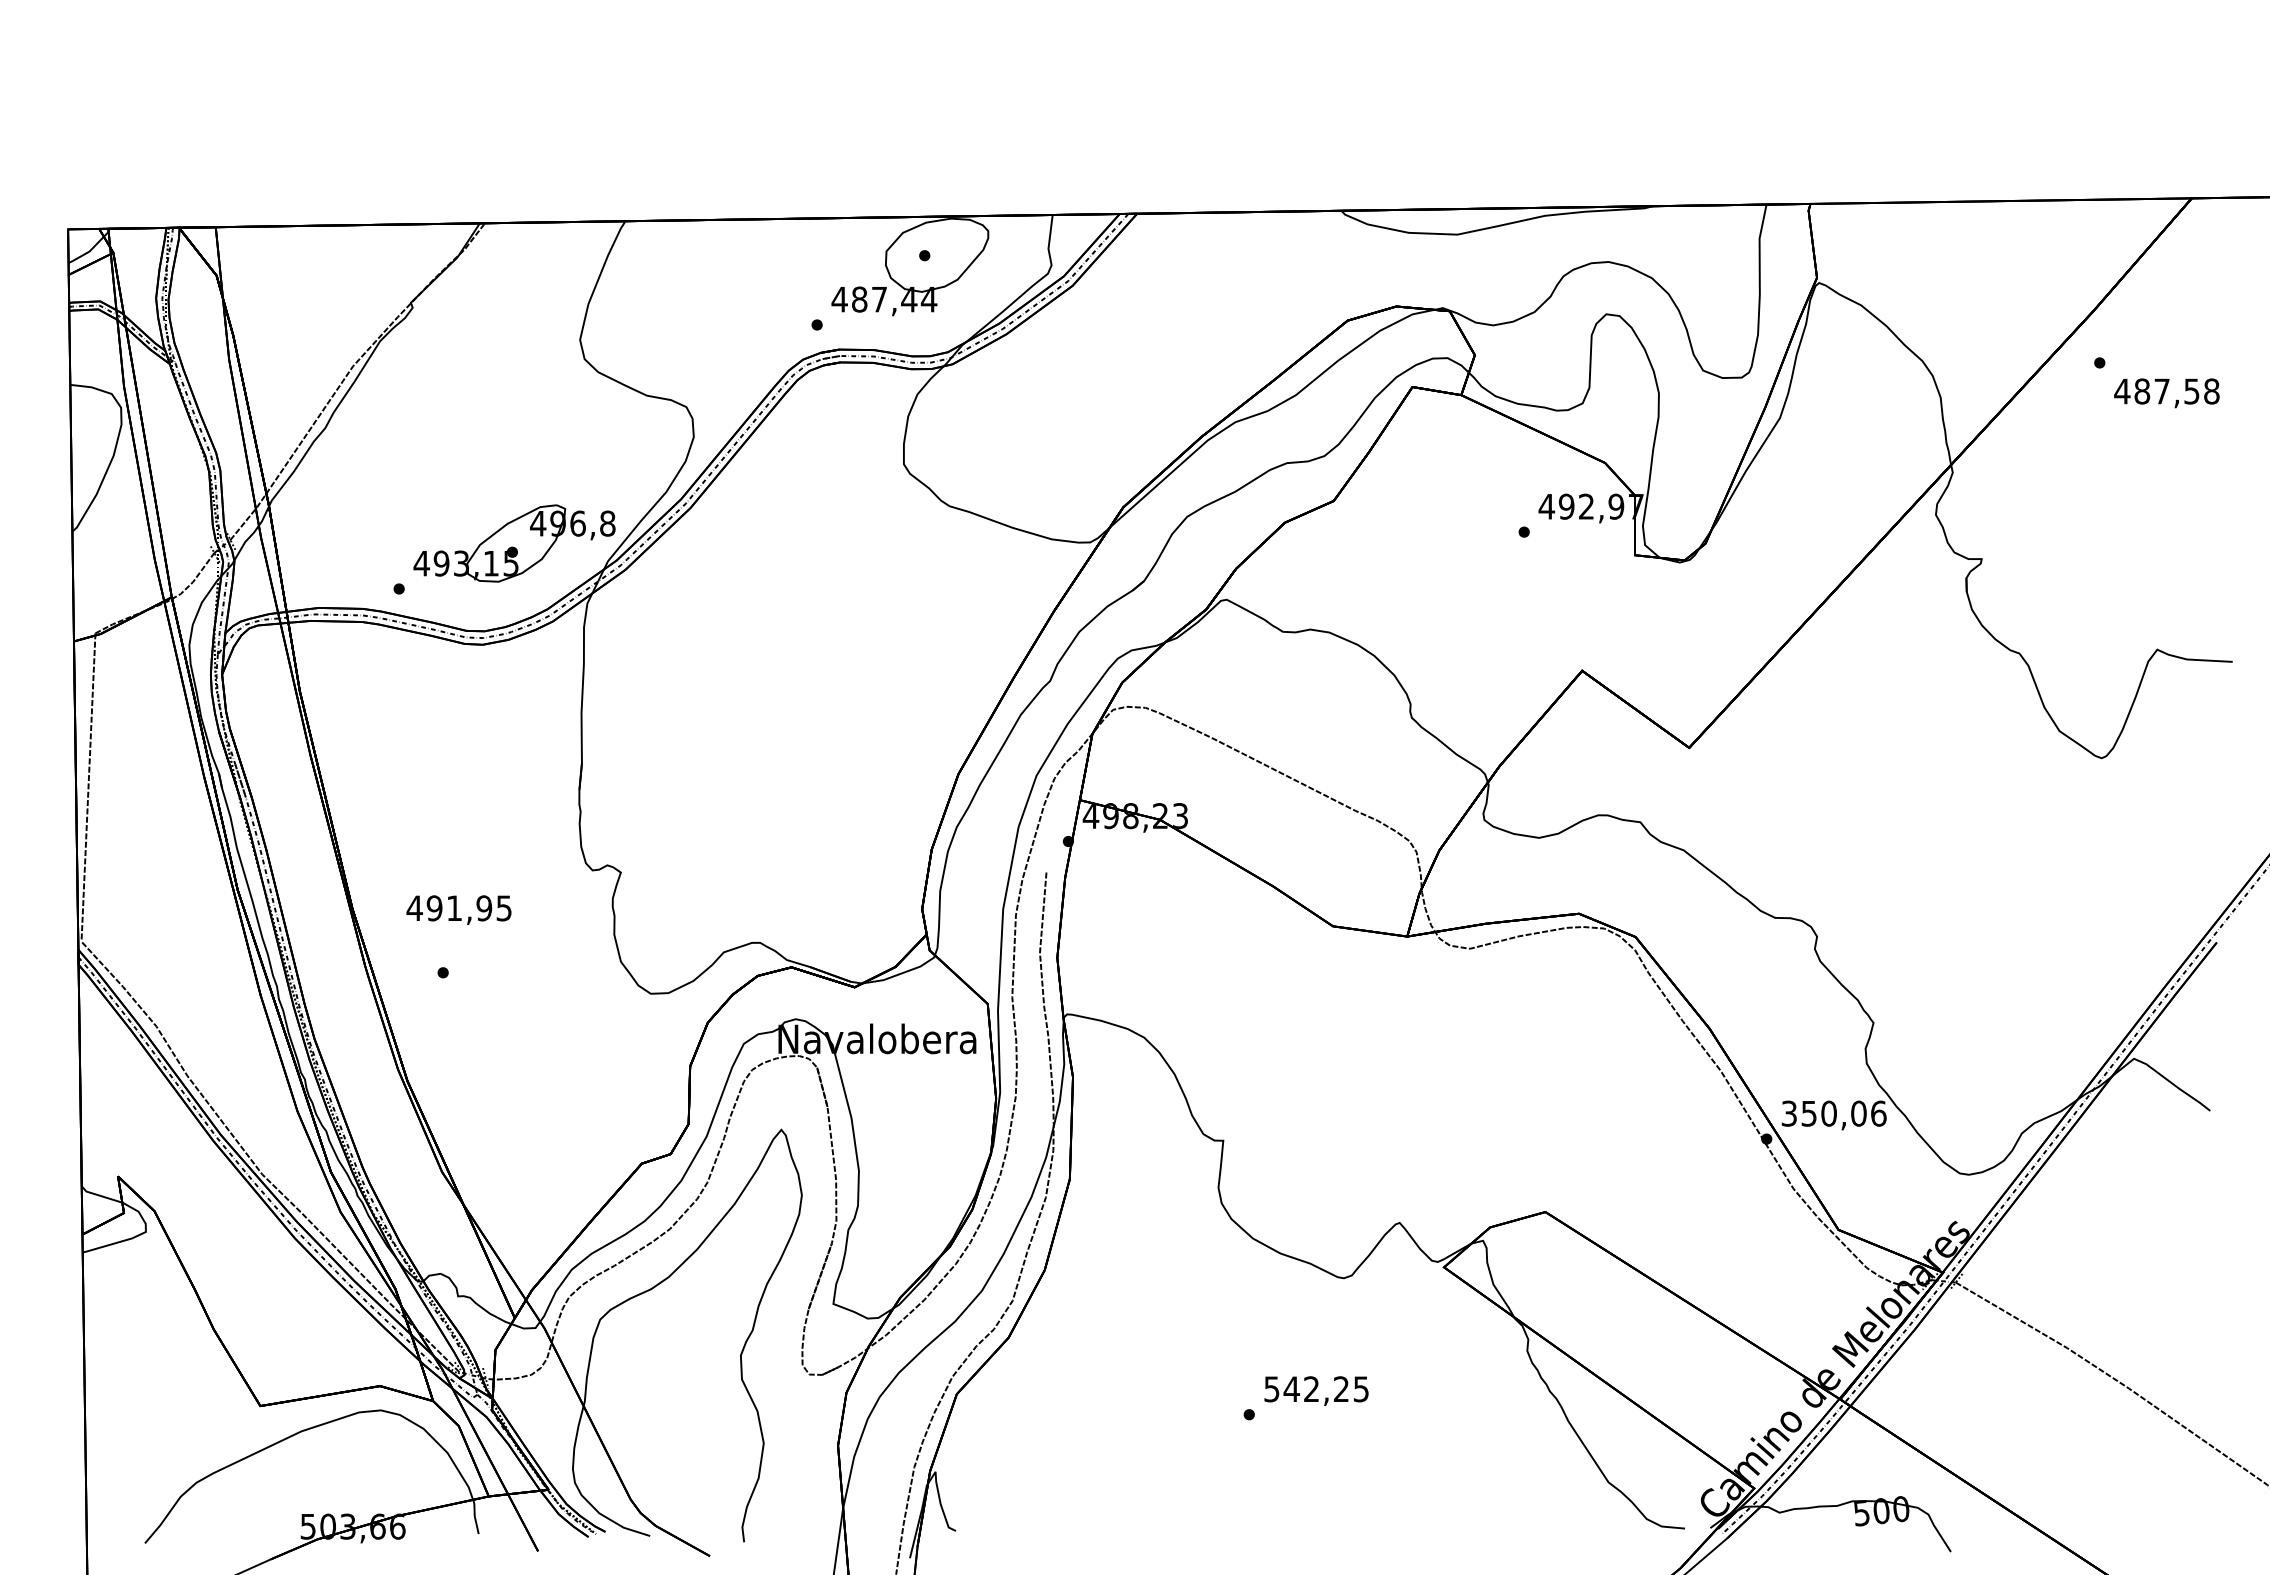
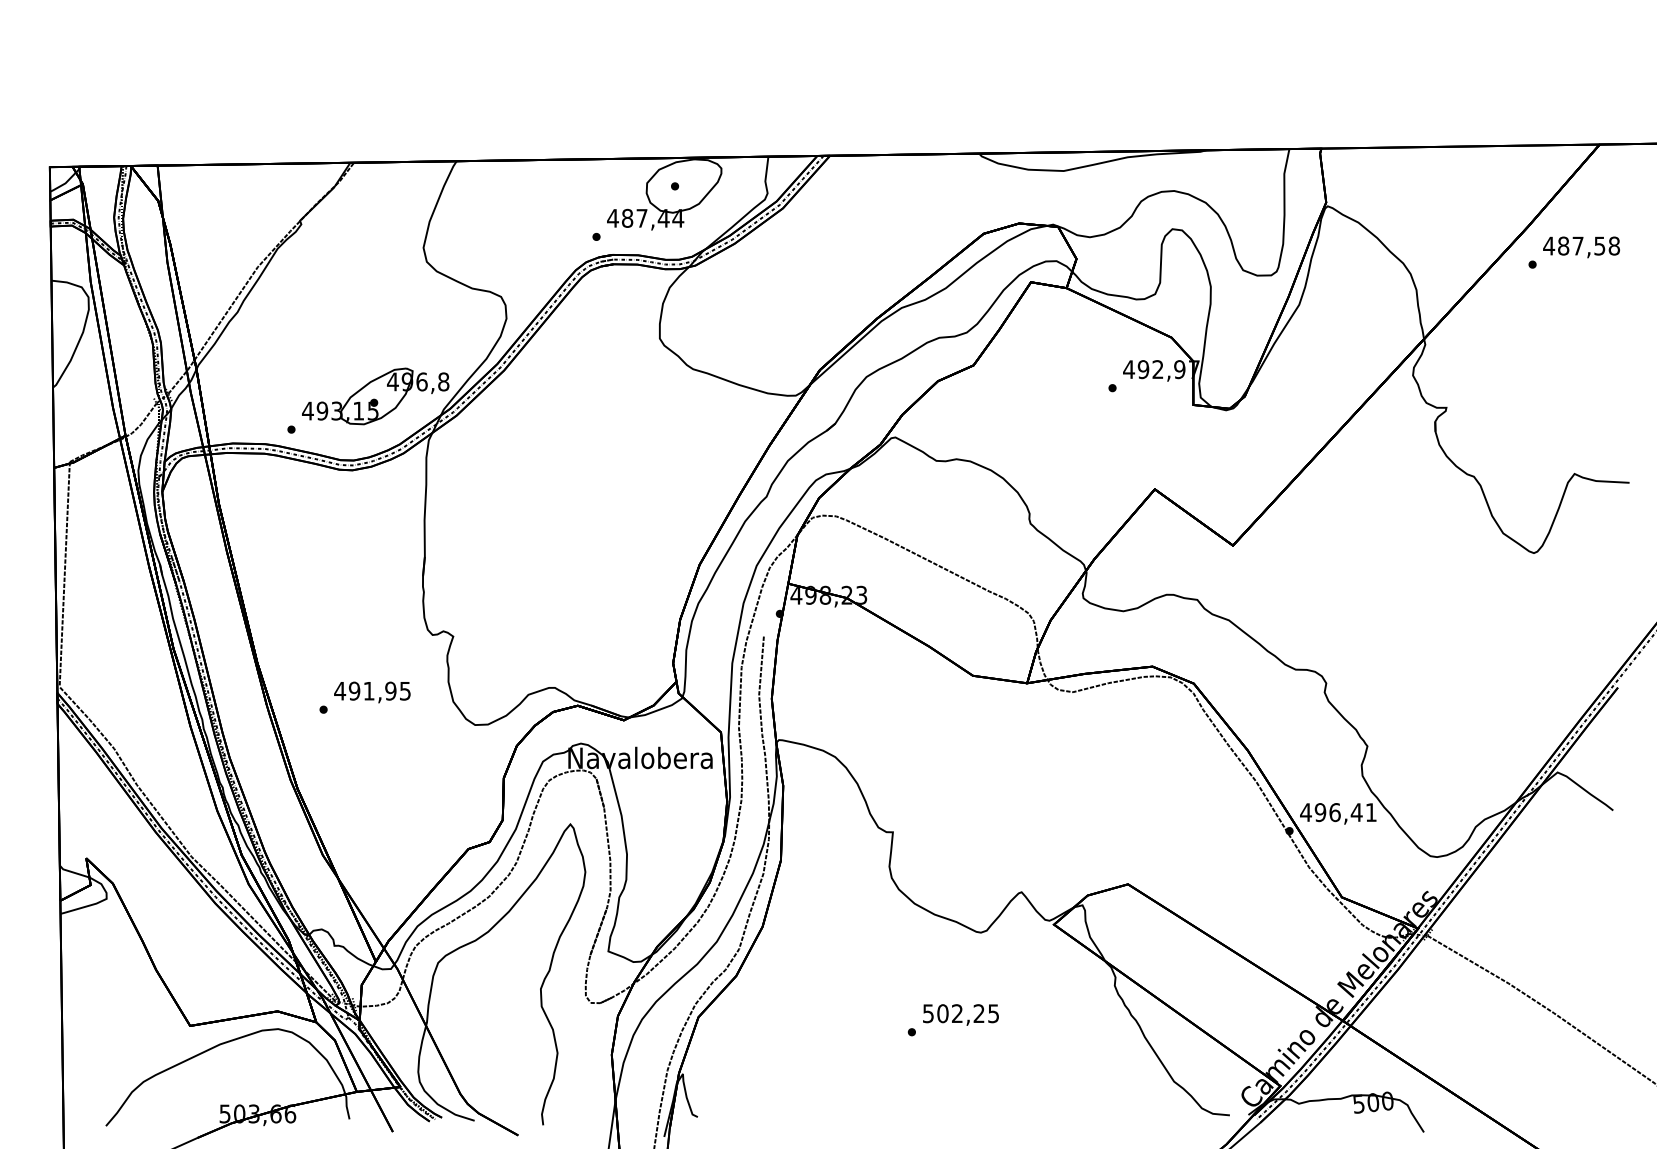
text: (2166, 393) -> (1581, 247), moved
text: (458, 909) -> (372, 691), moved
text: (1833, 1113) -> (1338, 812), 350,06 -> 496,41
text: (1291, 1389) -> (942, 1013), 542,25 -> 502,25

